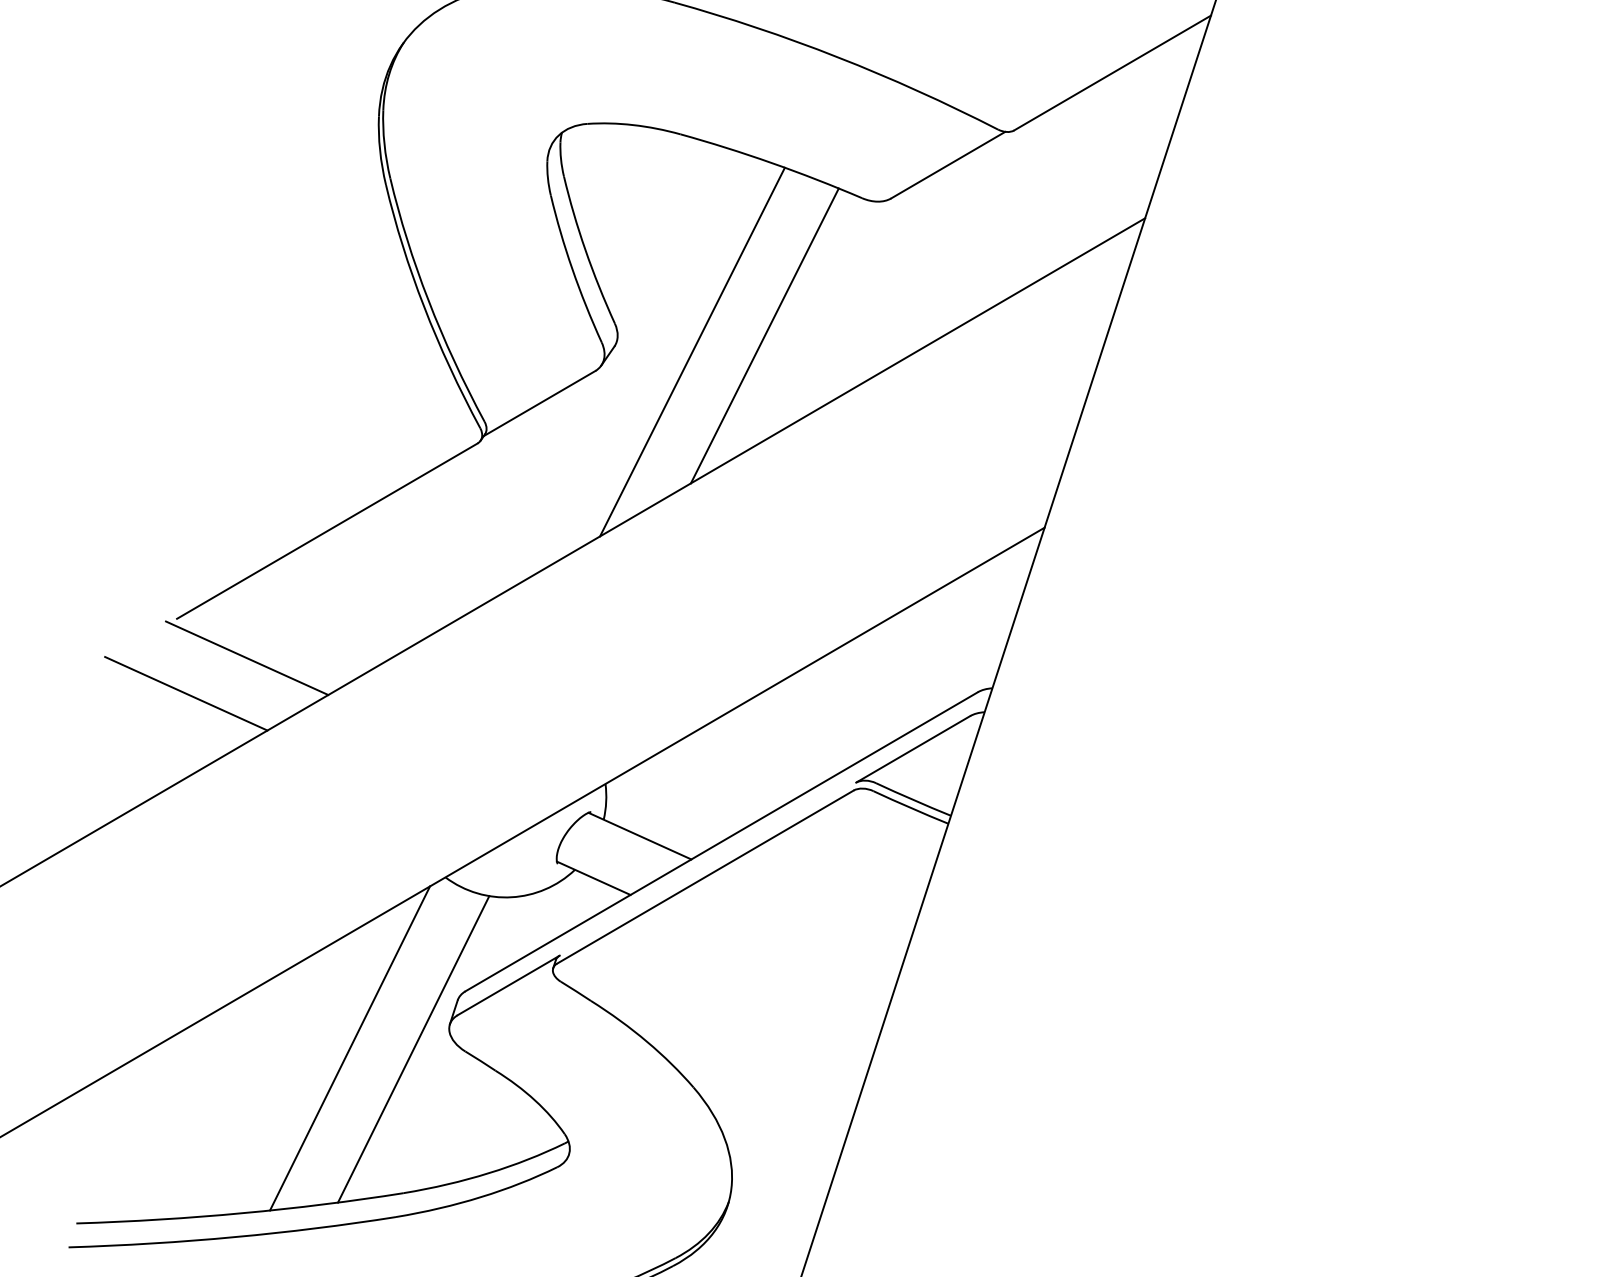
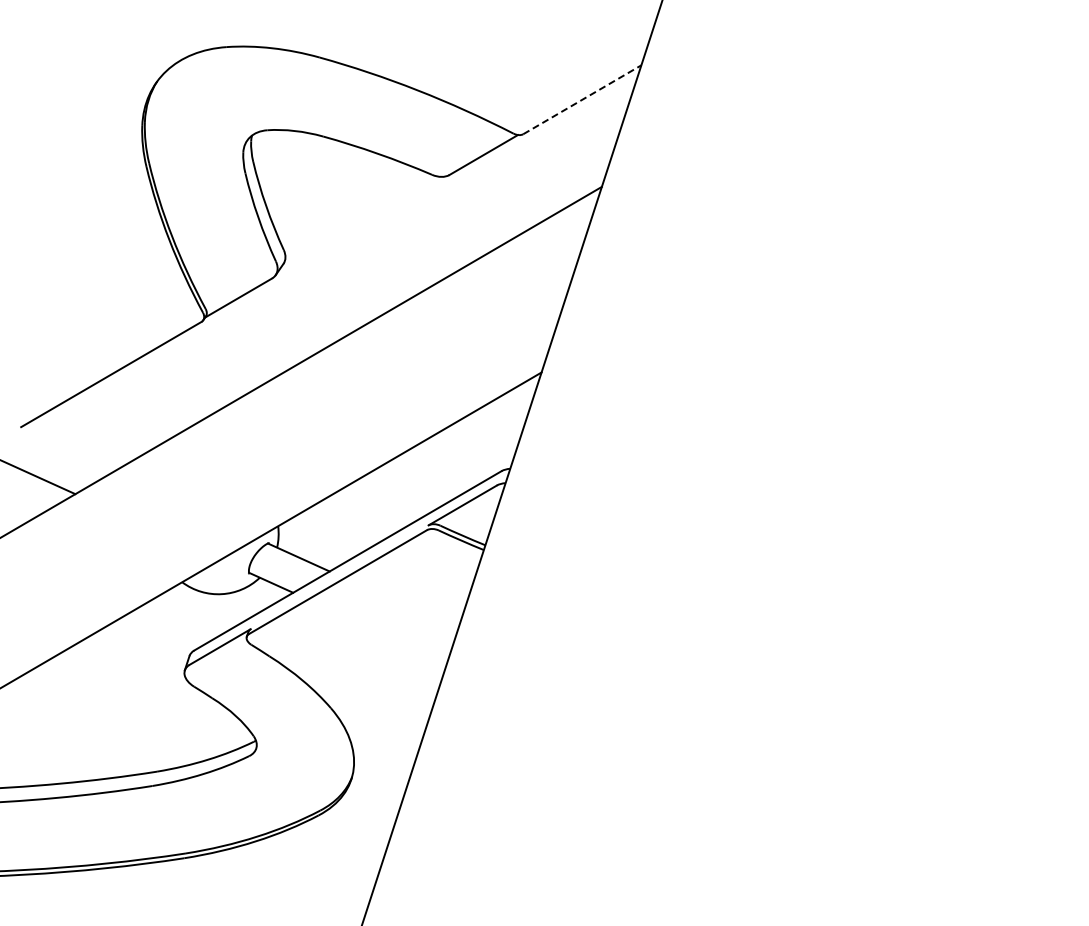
line: (1112, 72) -> (582, 99), solid -> dashed
line: (764, 336) -> (373, 257), removed
line: (691, 351) -> (329, 266), removed
line: (245, 657) -> (62, 450), removed
line: (349, 1047) -> (124, 684), removed
line: (412, 1049) -> (162, 685), removed

